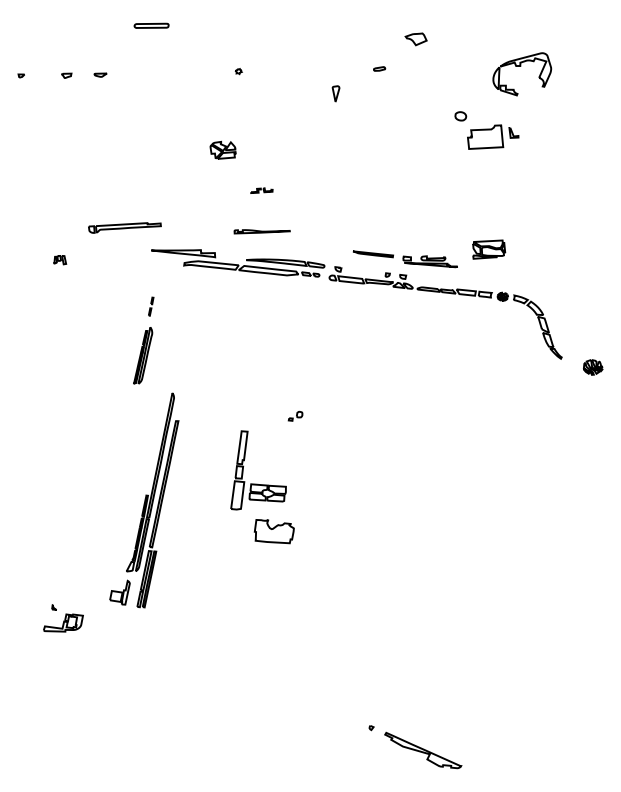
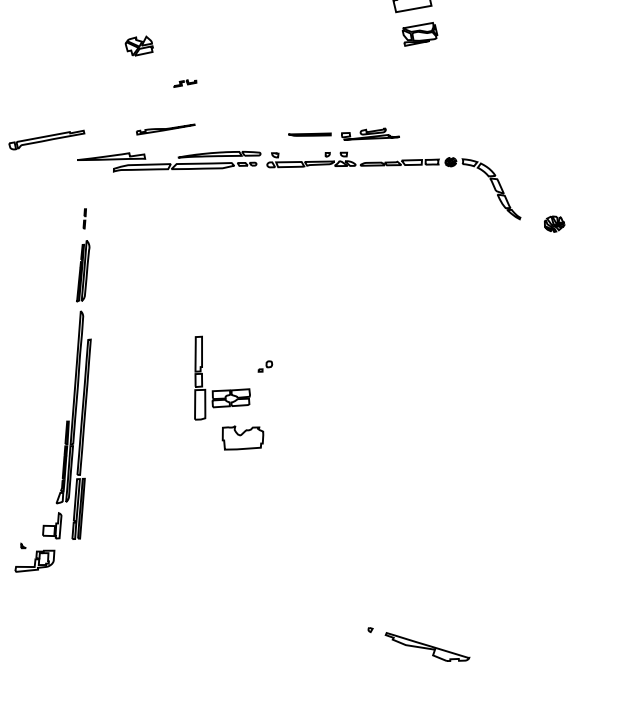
part: (261, 231) -> (165, 128), moved
part: (489, 249) -> (420, 34), moved
part: (295, 415) -> (265, 365), moved
part: (144, 500) -> (65, 426), moved

